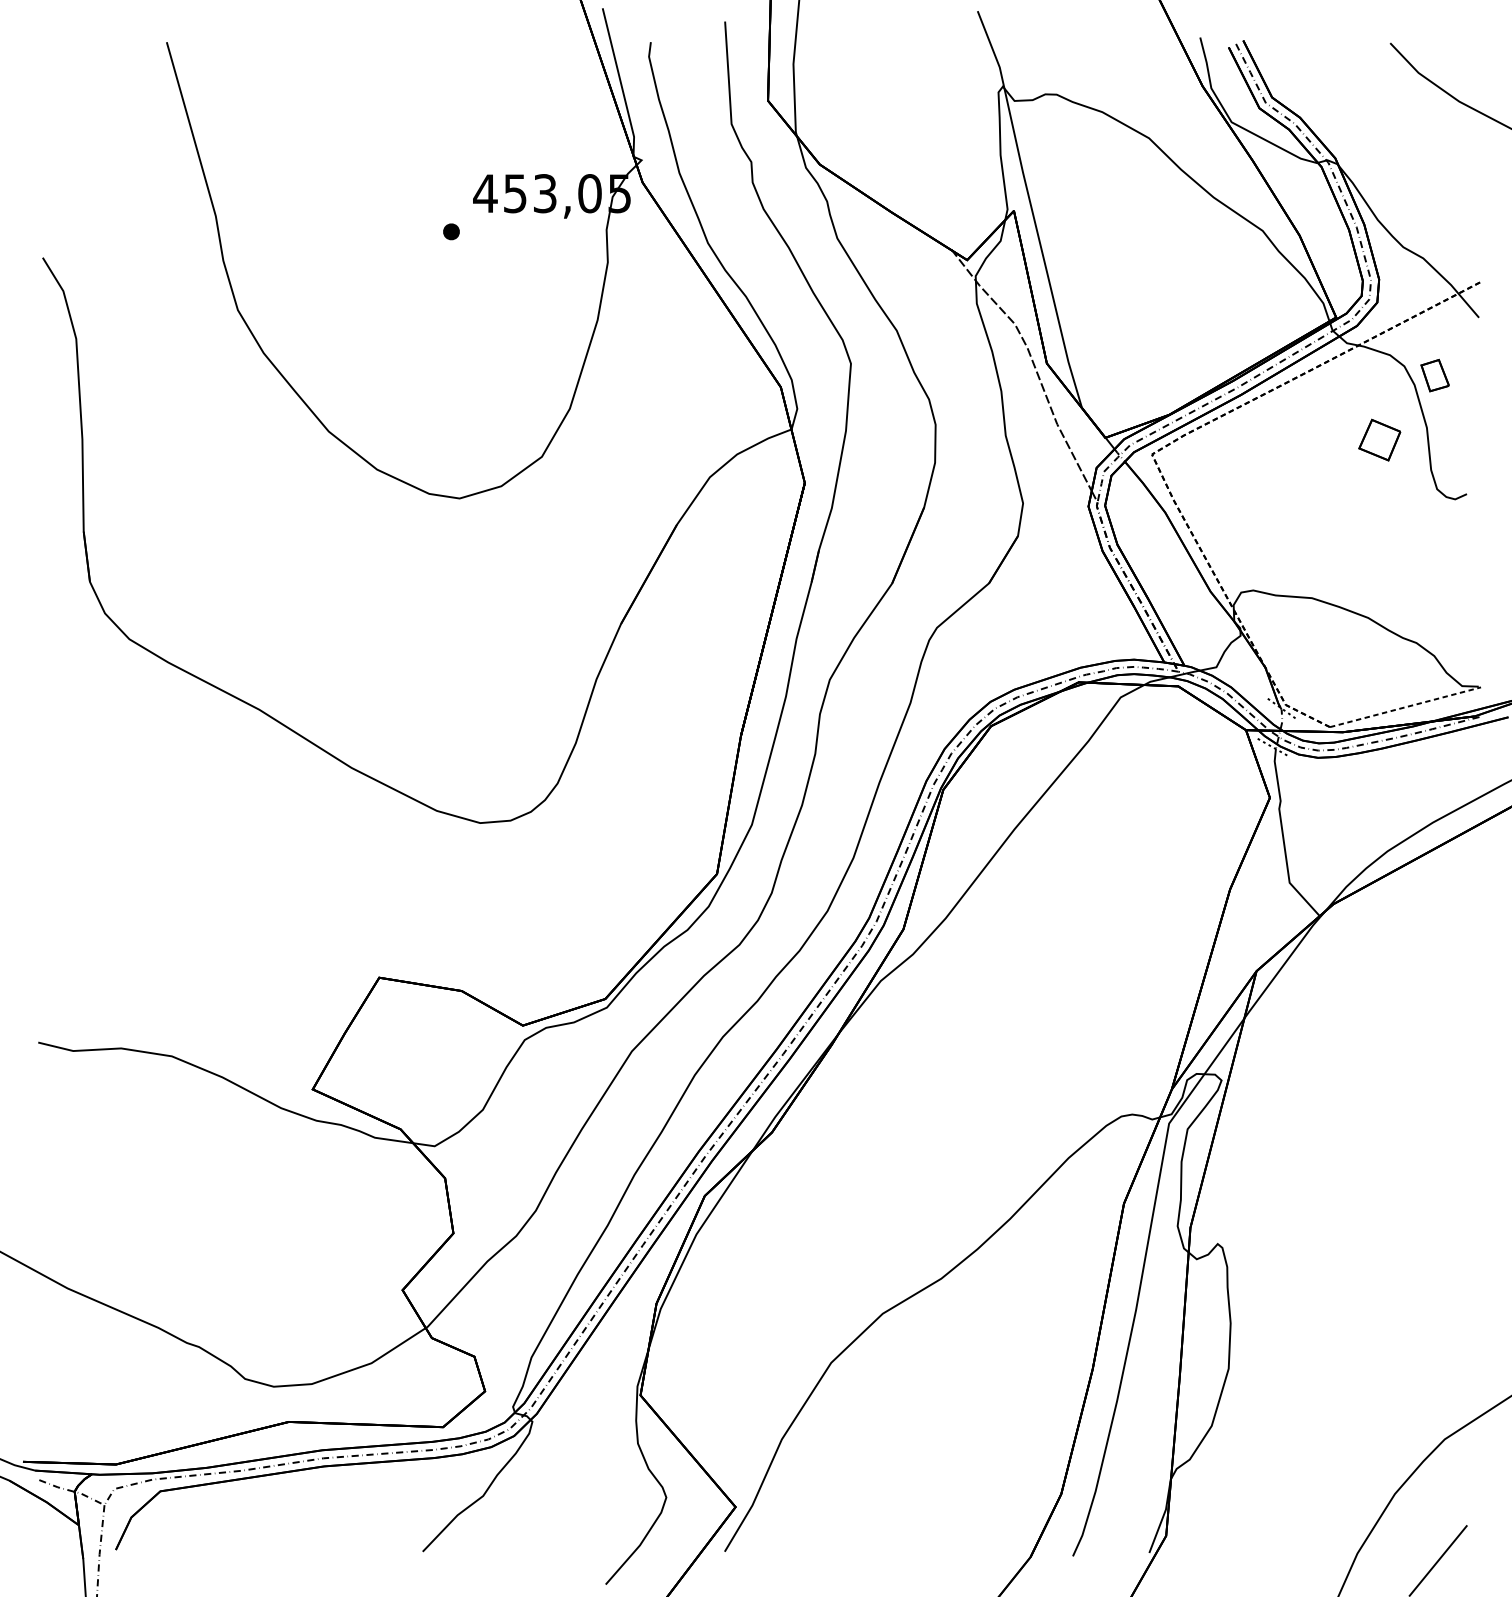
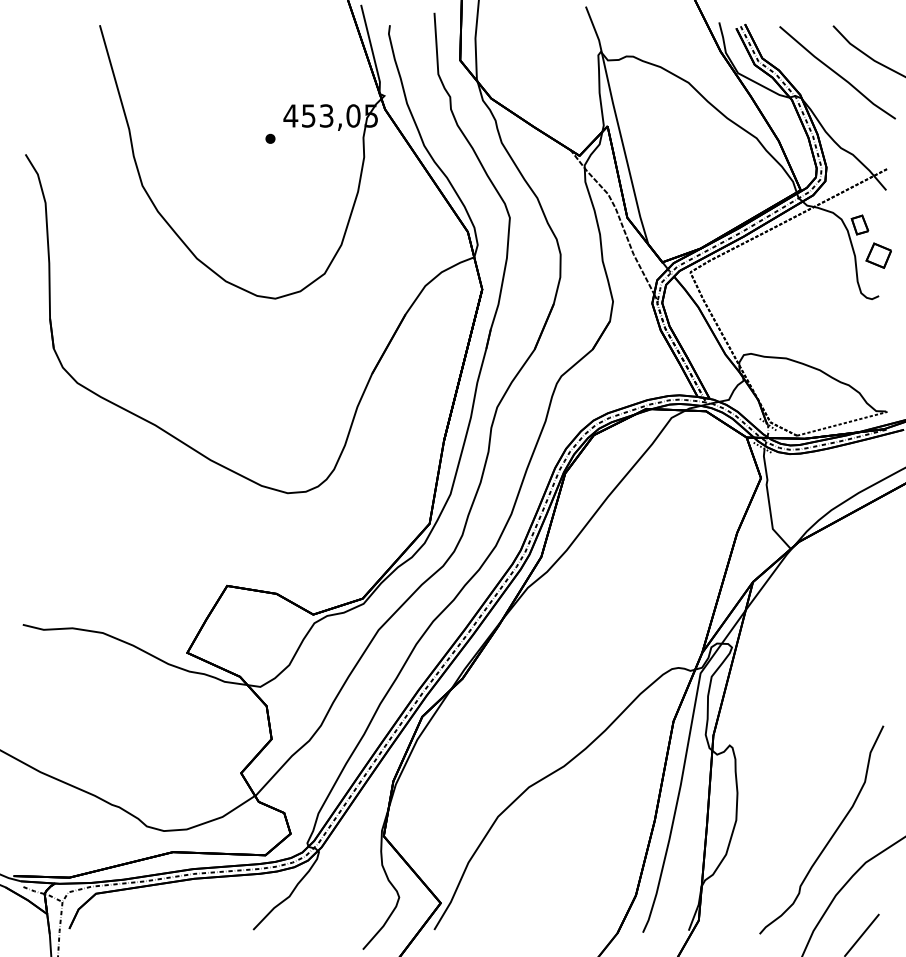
line: (1397, 121) -> (837, 72), added
part: (1379, 439) -> (878, 255), moved
curve: (1385, 1397) -> (830, 837), added

